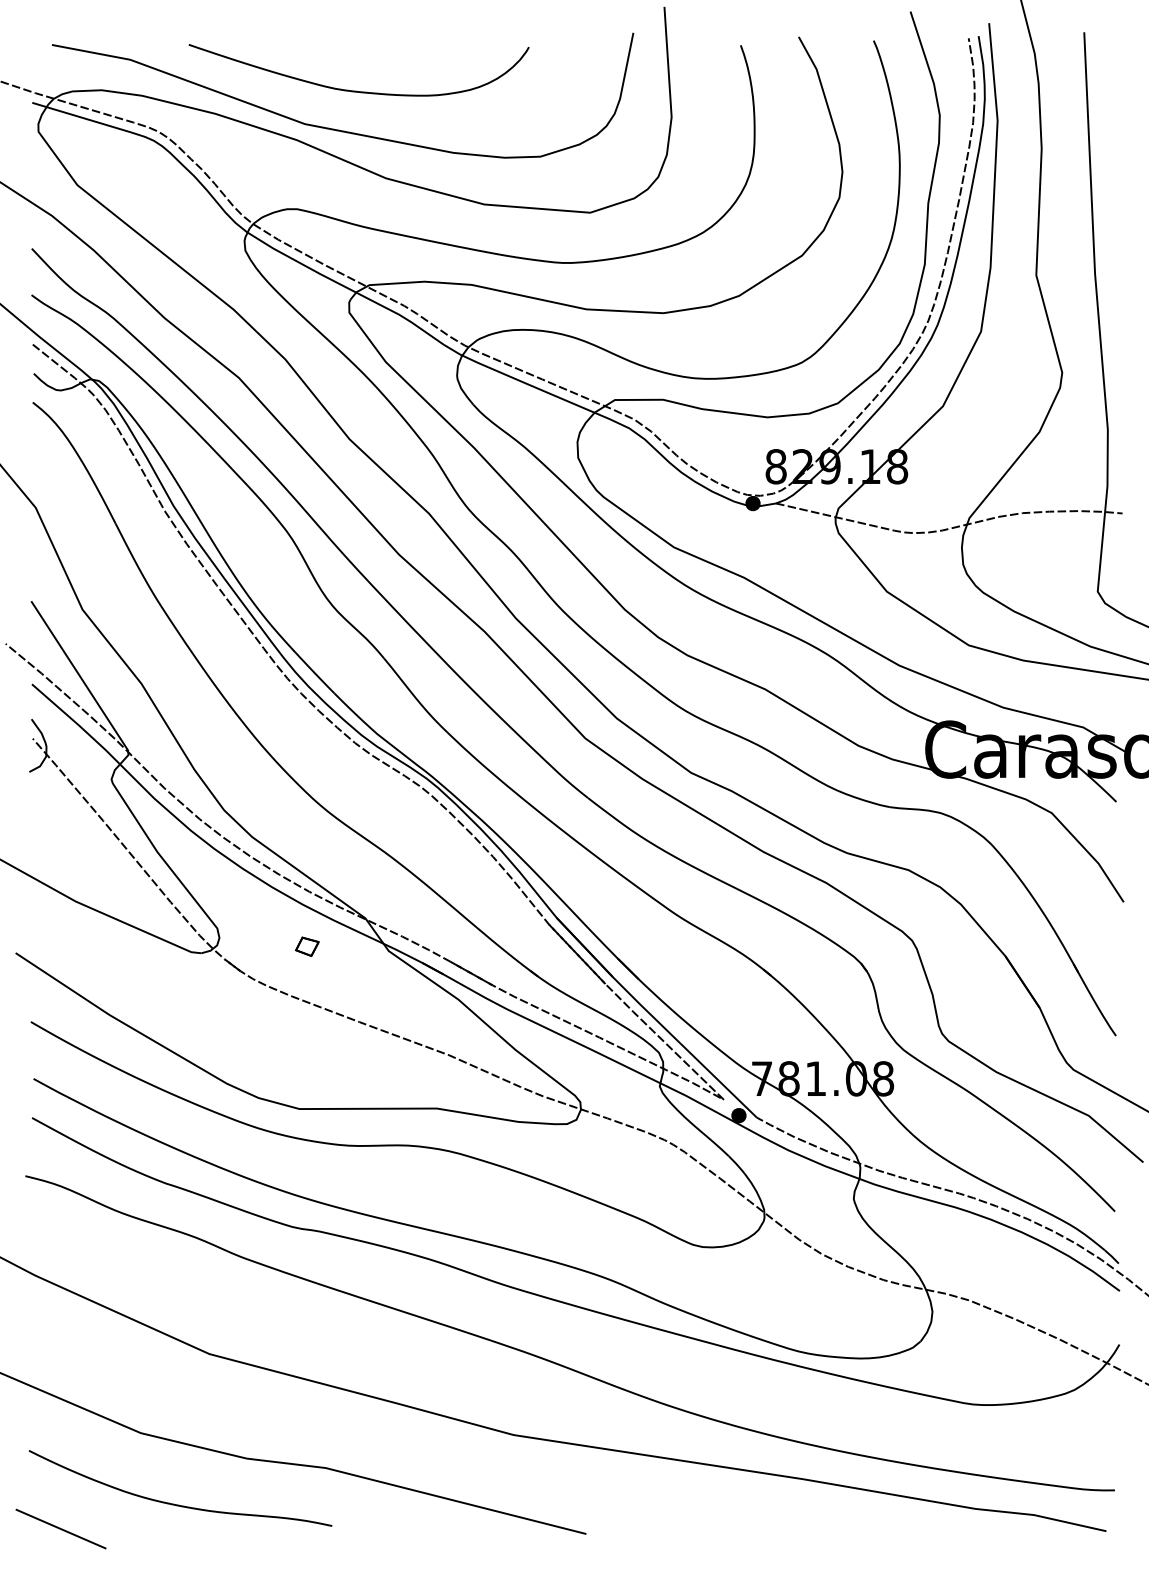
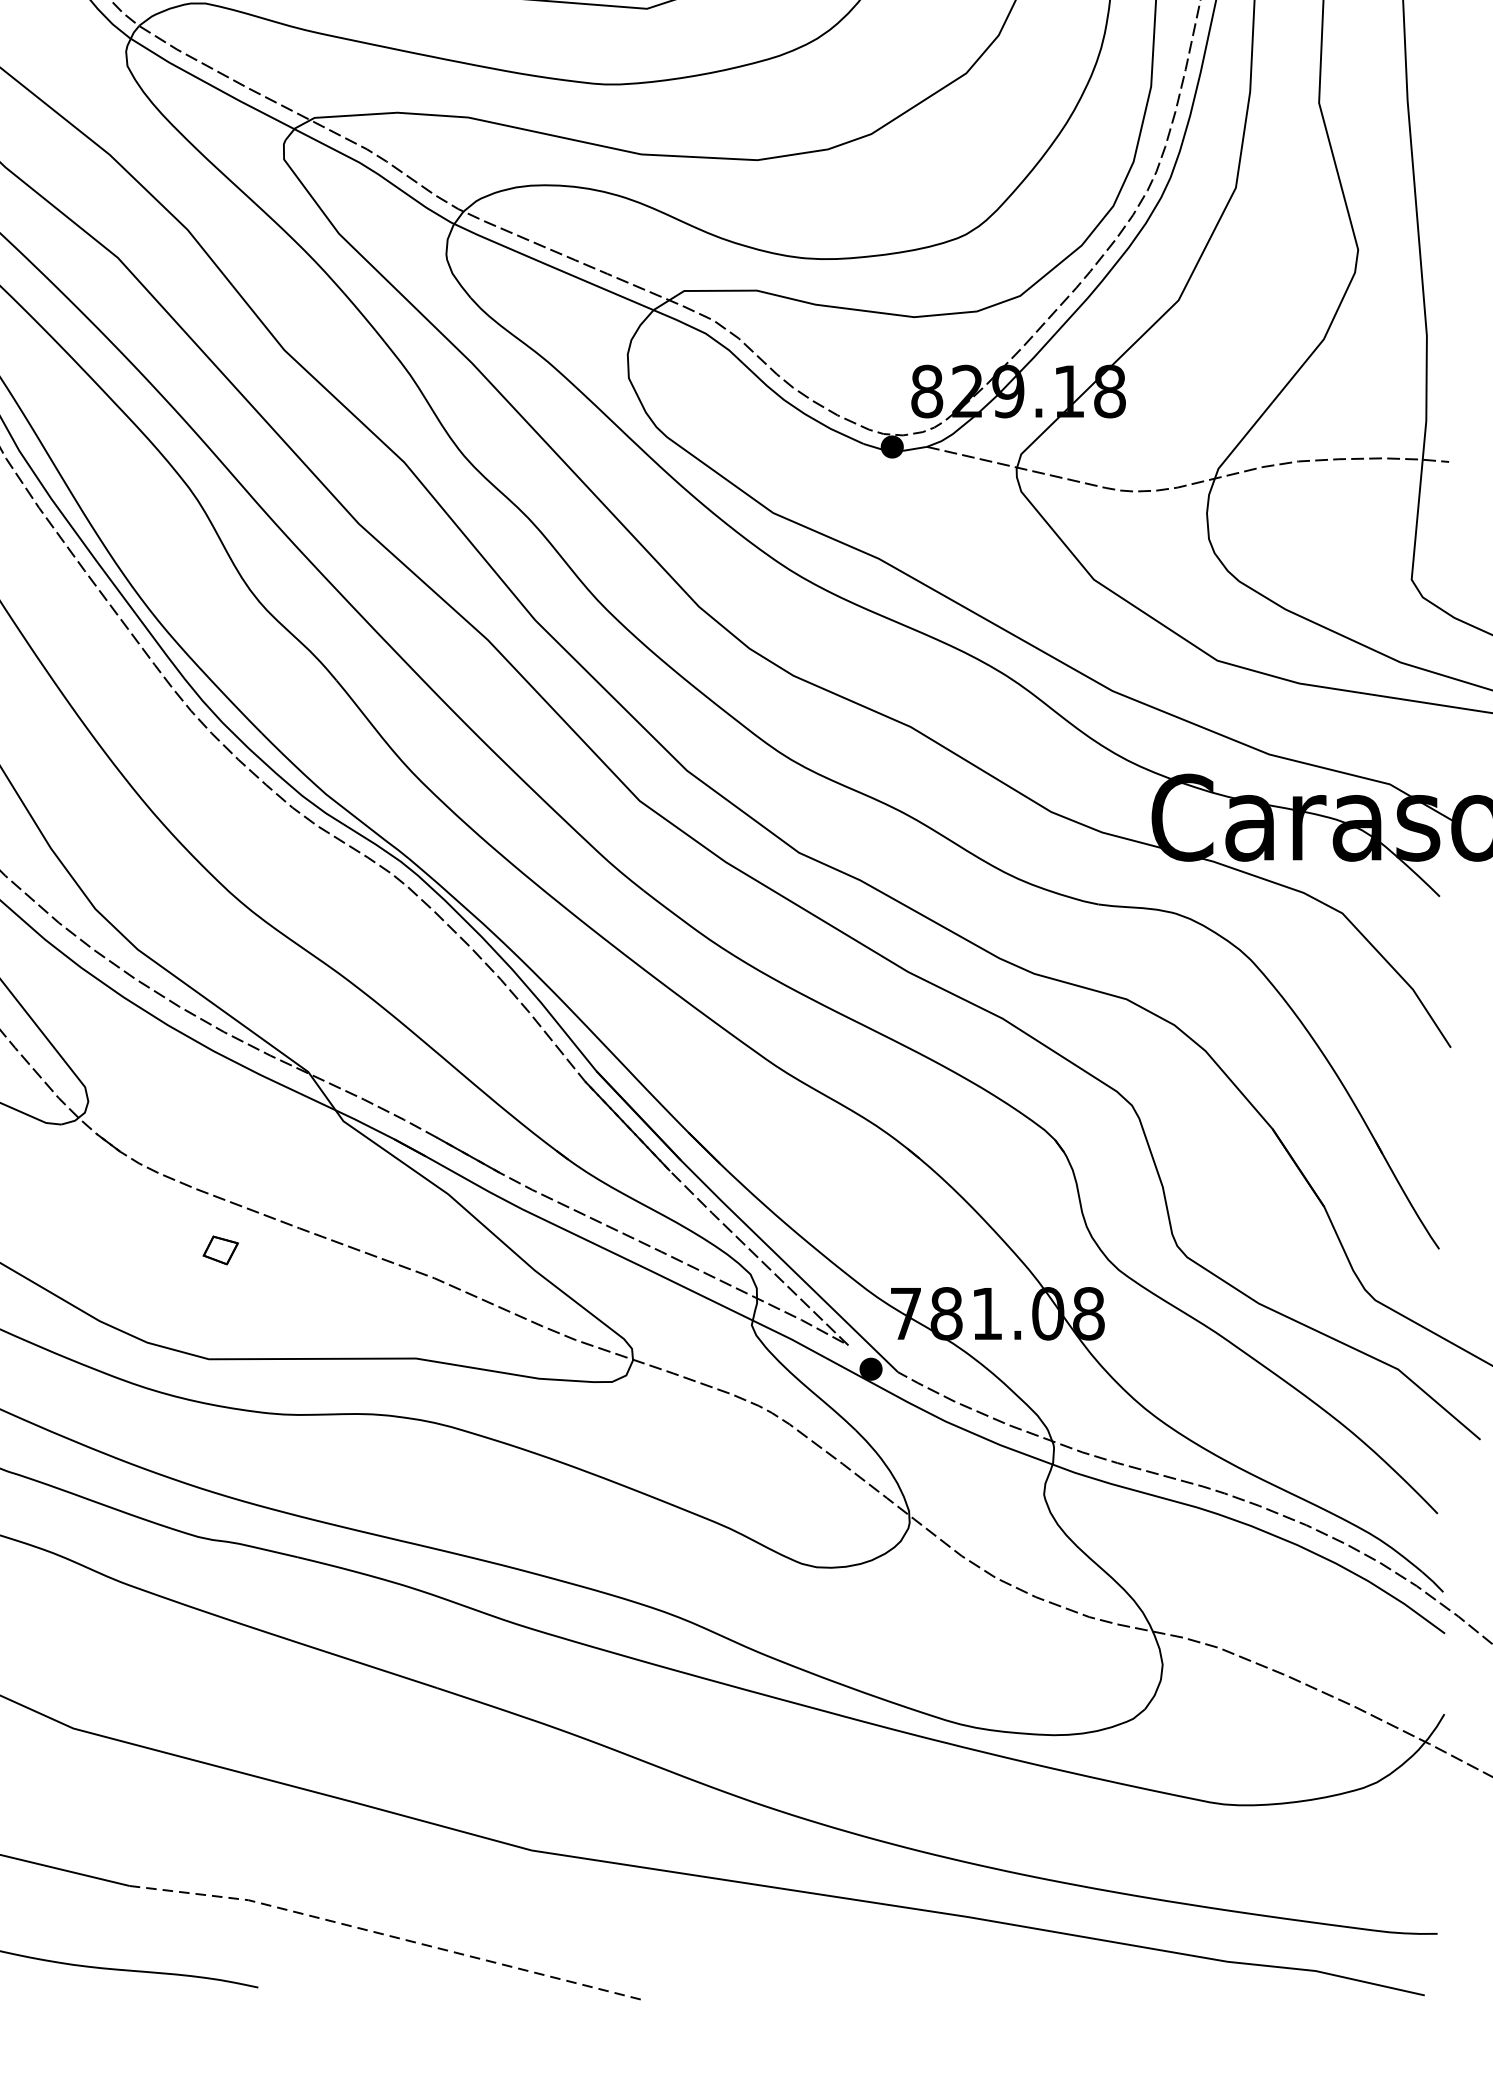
part: (307, 946) -> (221, 1249), moved
line: (416, 1491) -> (385, 1935), solid -> dashed

